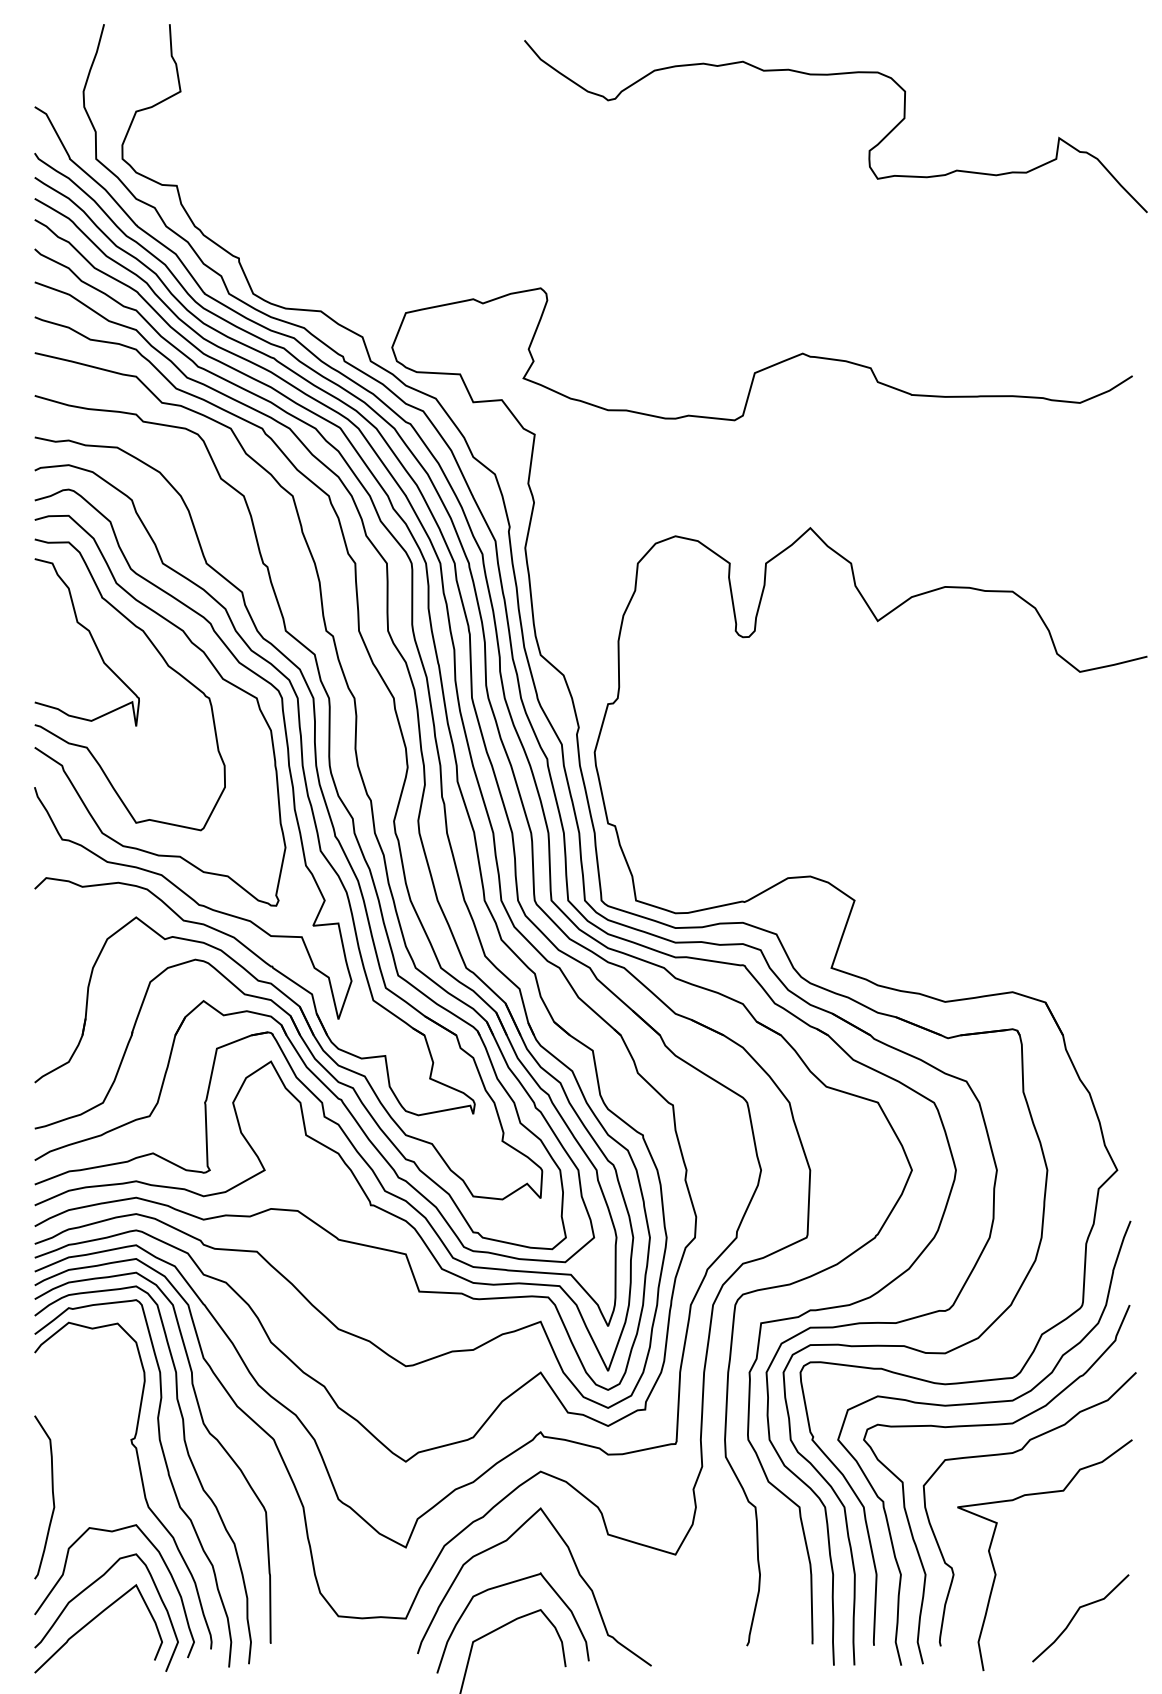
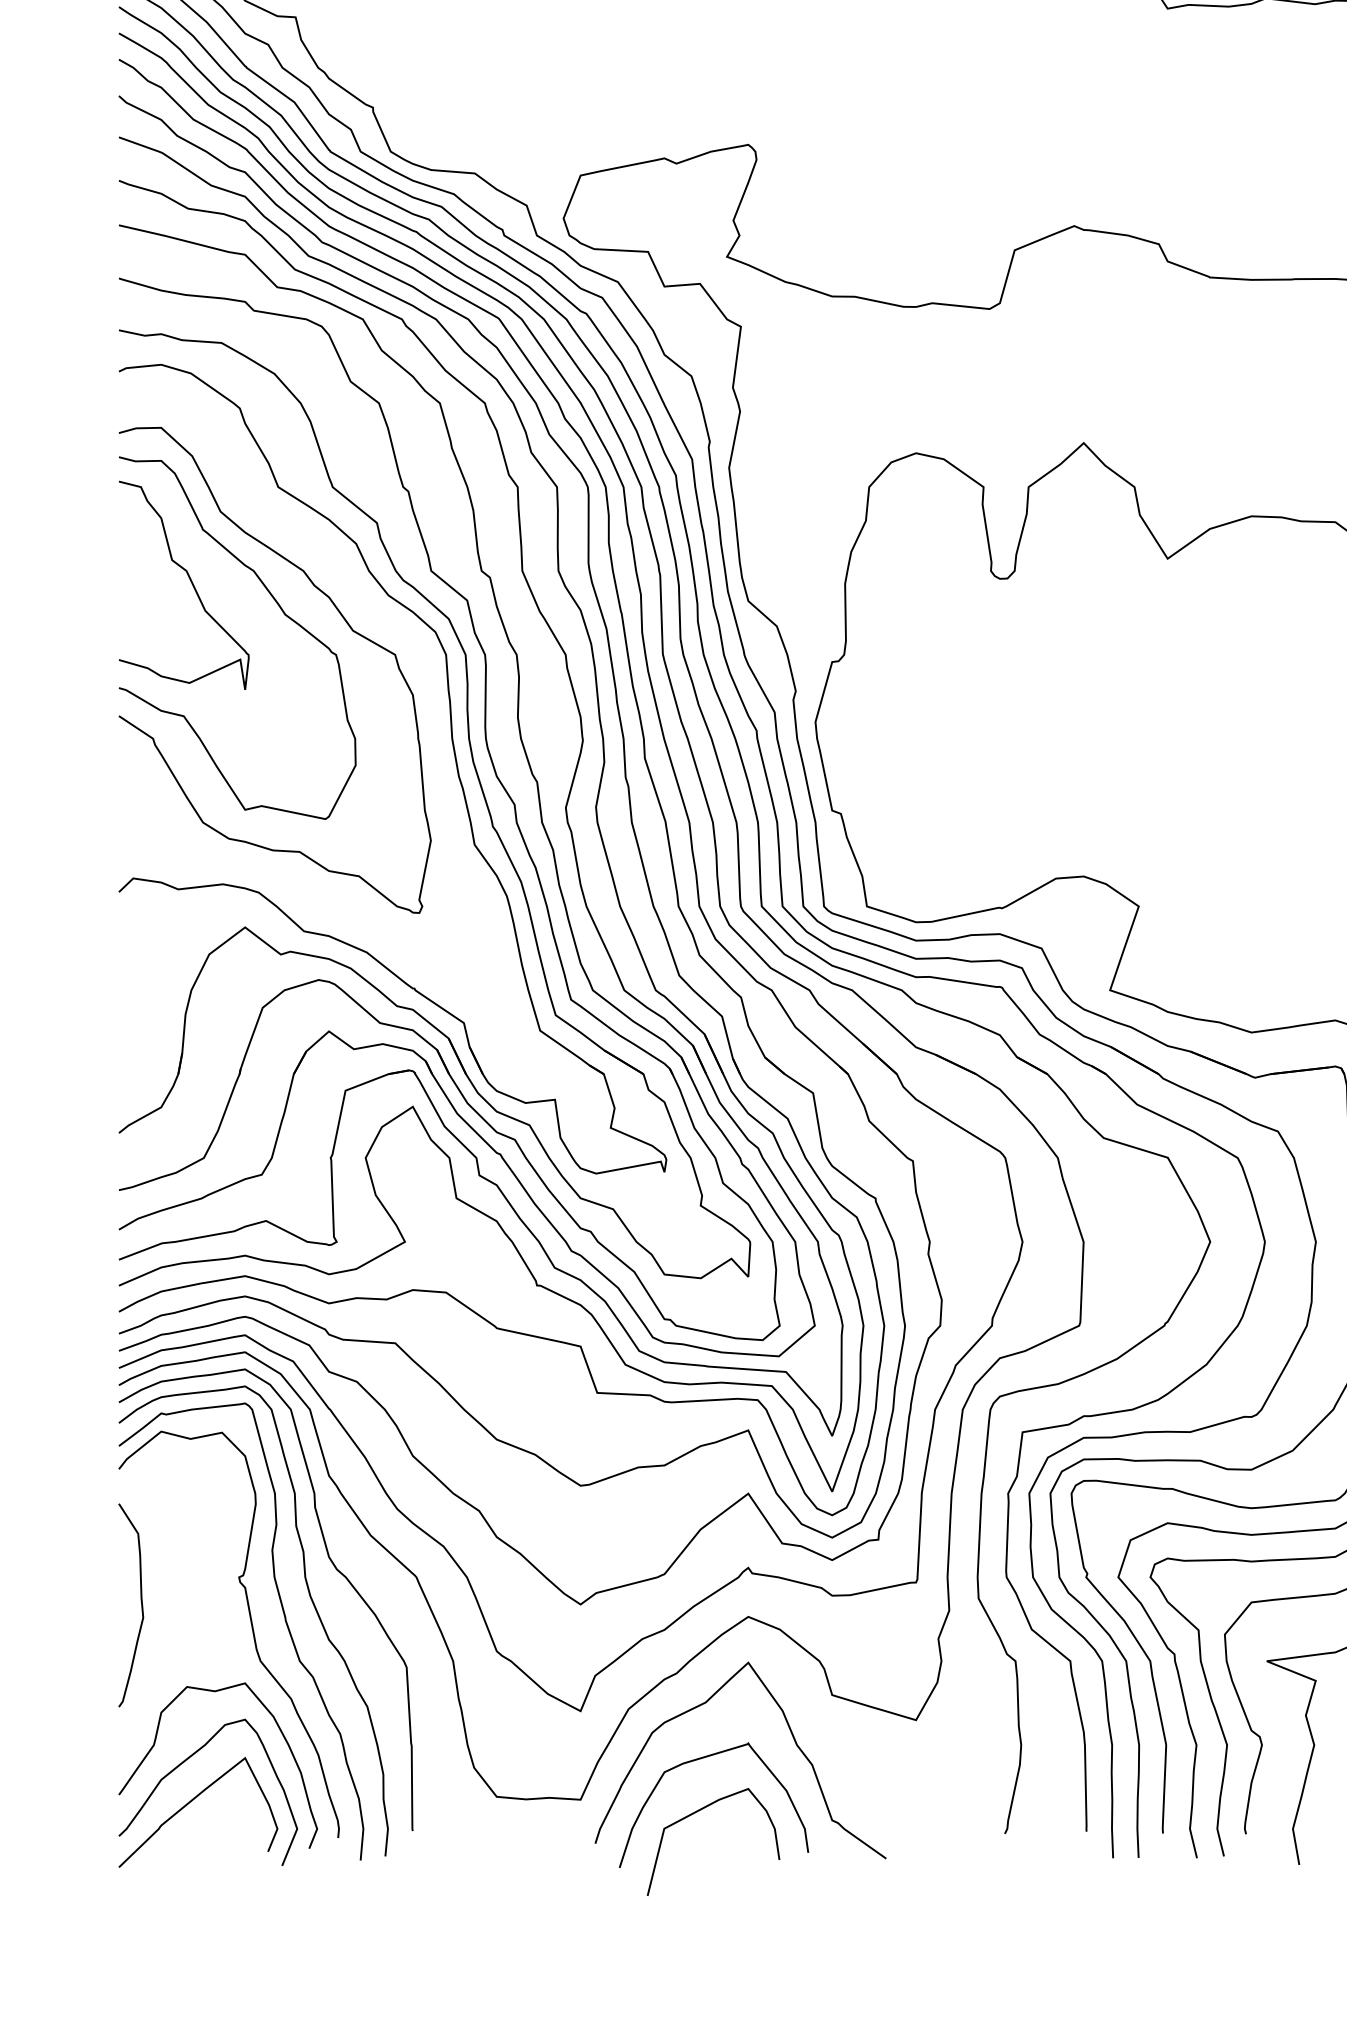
curve: (285, 739) -> (430, 706), removed
curve: (52, 1497) -> (141, 1605), moved

